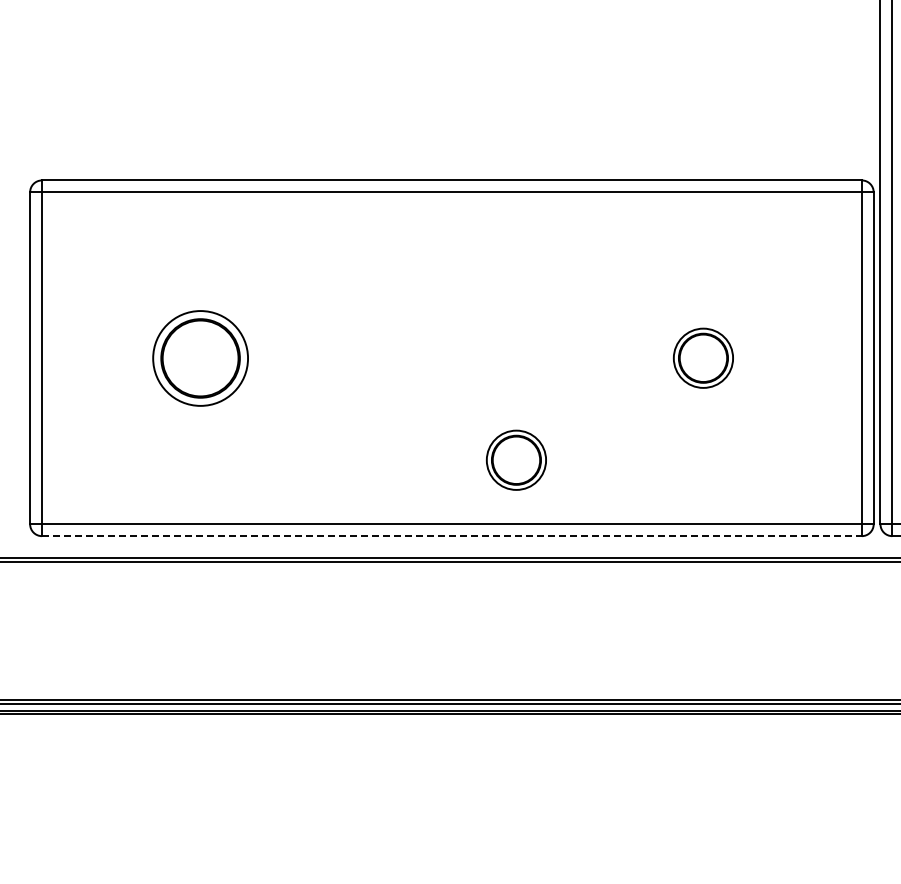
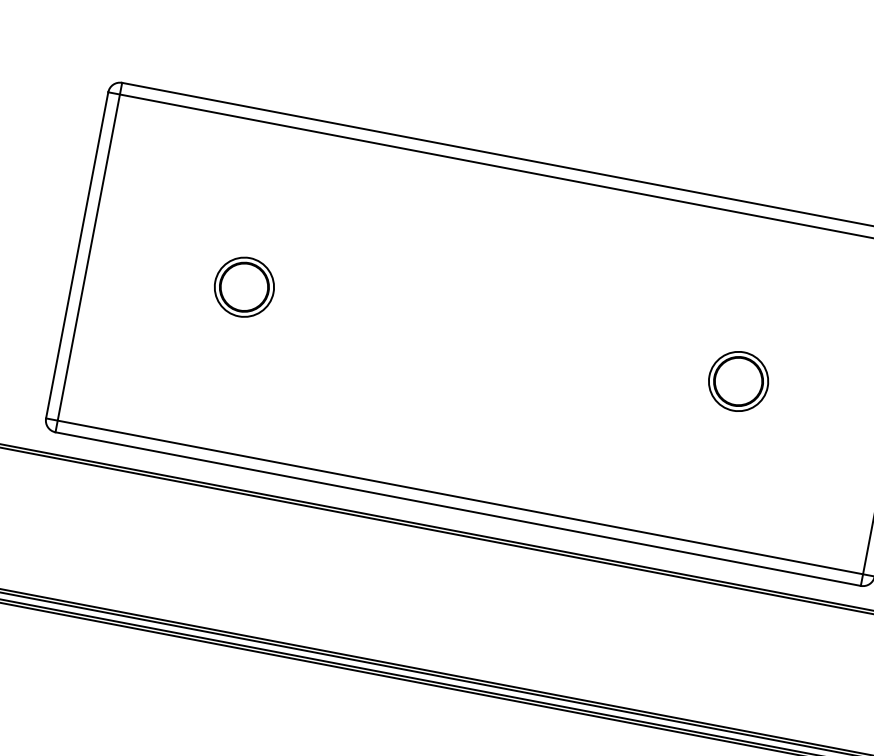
part: (199, 357) -> (243, 286), size x0.62
part: (515, 459) -> (534, 445), removed
line: (451, 536) -> (457, 509), dashed -> solid

